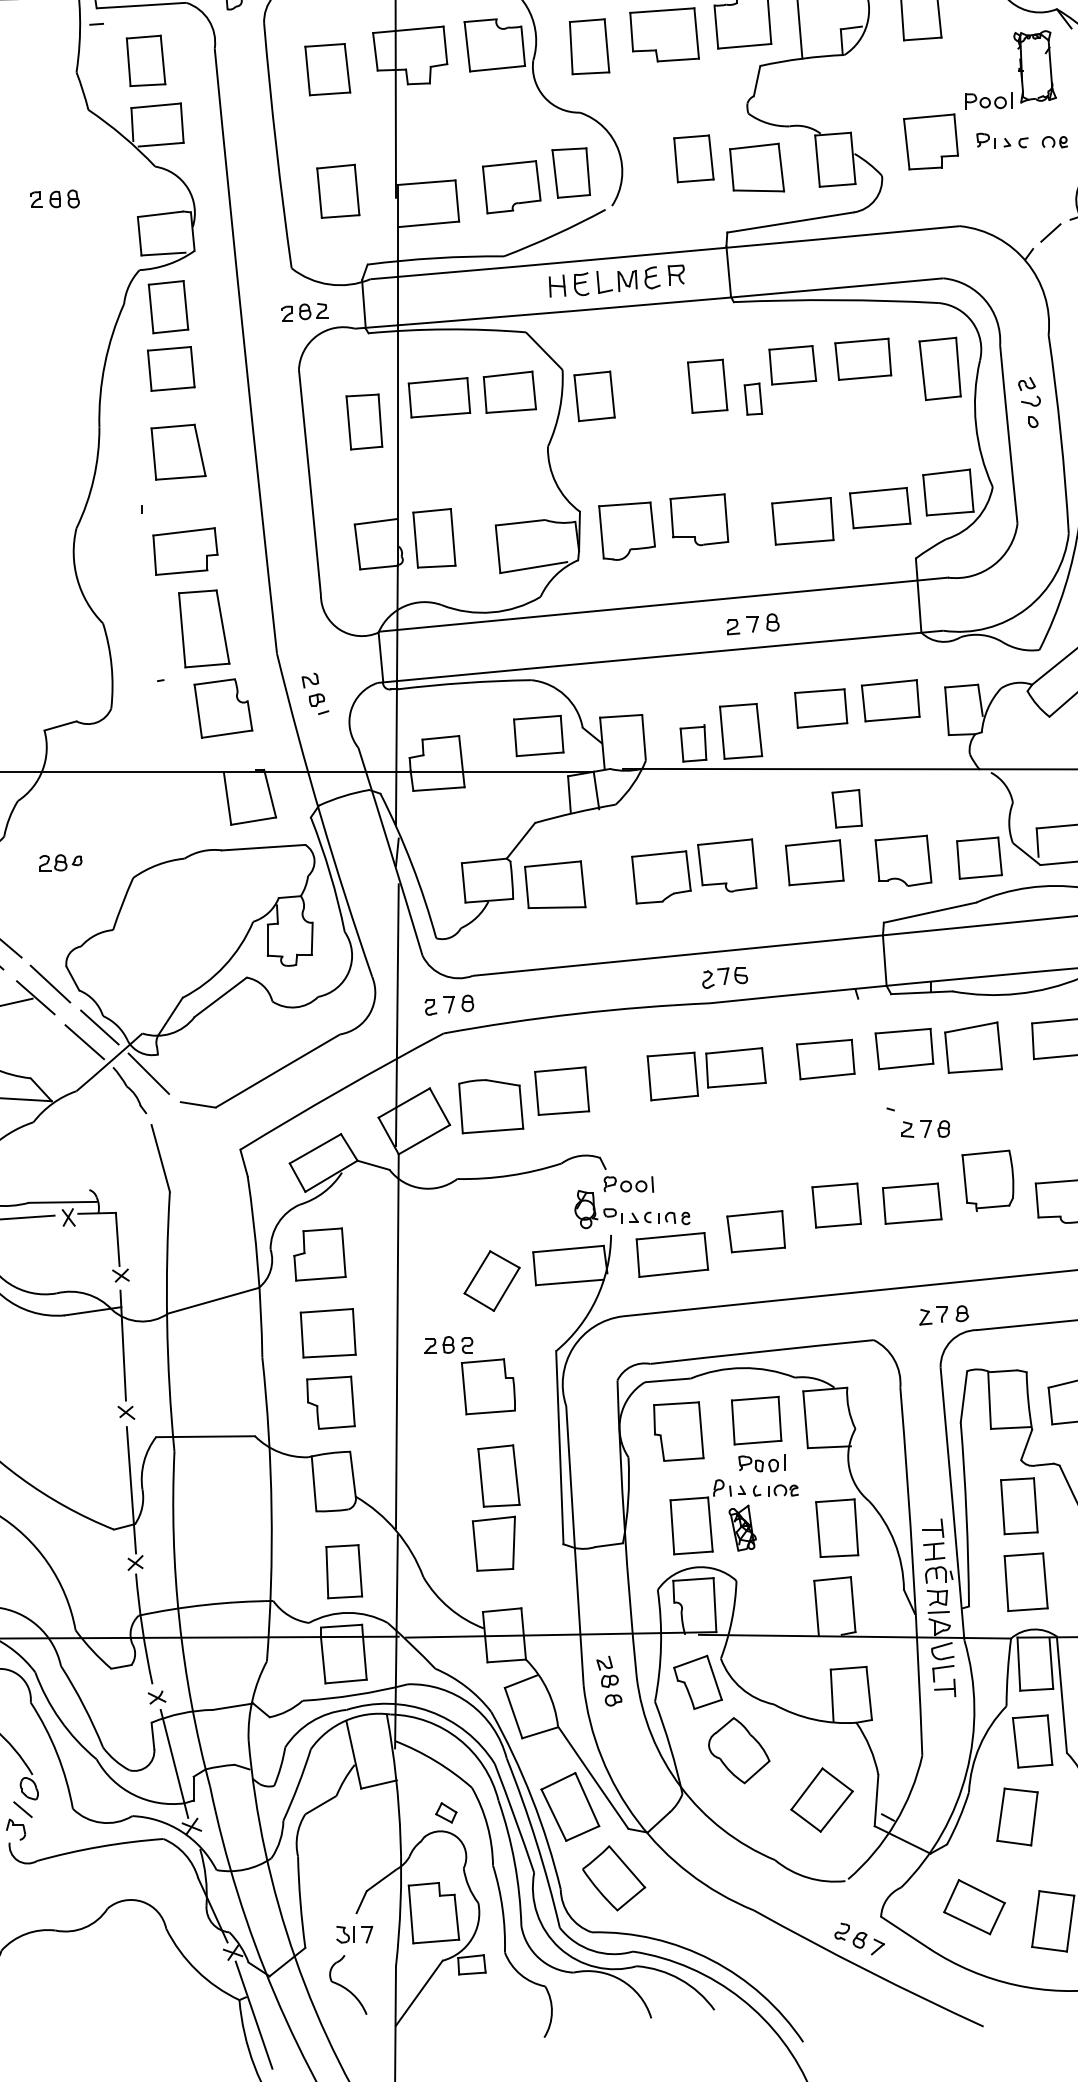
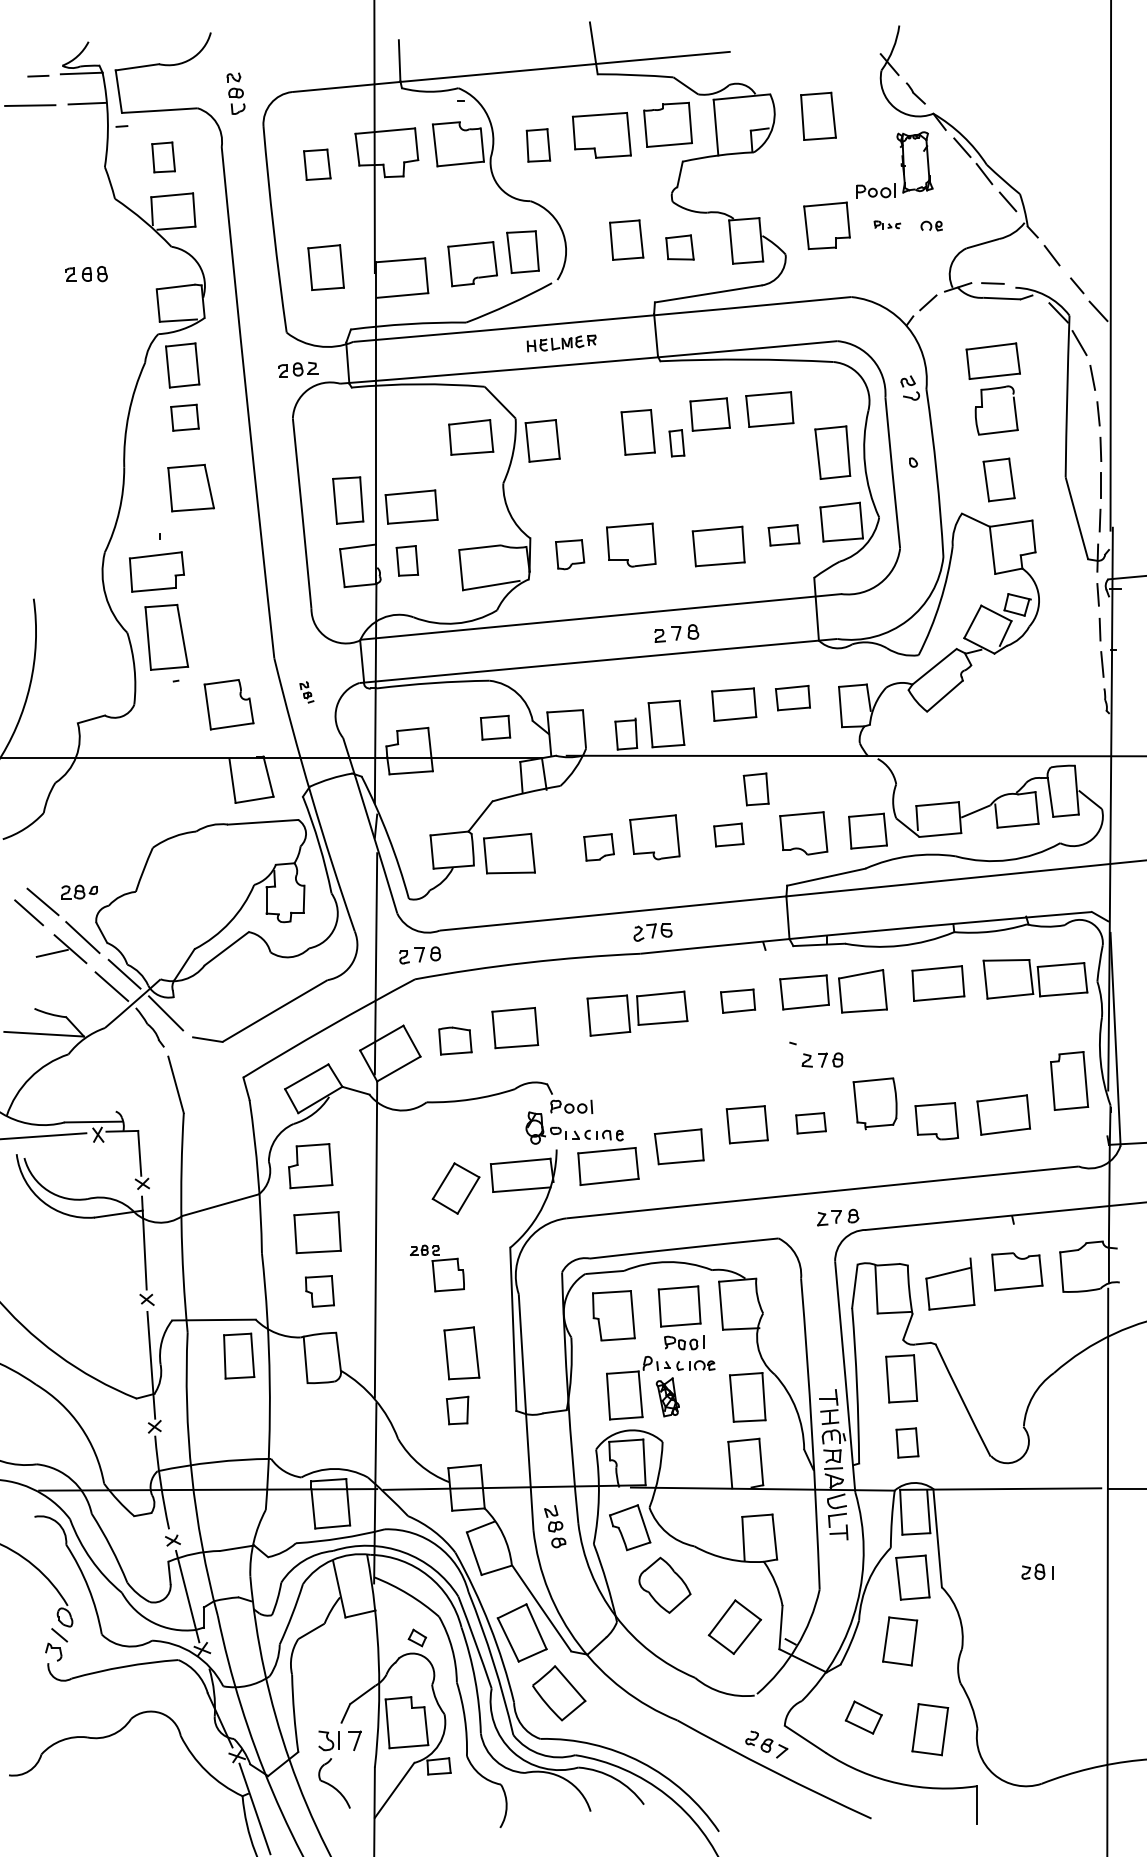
part: (589, 46) -> (538, 145), size x0.7
part: (145, 61) -> (163, 157), size x0.7
part: (328, 69) -> (317, 164), size x0.7
part: (1002, 140) -> (887, 224), size x0.6
part: (756, 167) -> (679, 247), size x0.6
part: (616, 281) -> (561, 343), size x0.6
part: (170, 368) -> (184, 417), size x0.7
part: (939, 368) -> (832, 452), moved
part: (1028, 391) -> (909, 387), moved
part: (439, 397) -> (411, 506), moved
part: (364, 421) -> (348, 500), moved
part: (879, 508) -> (783, 535), size x0.6
part: (626, 530) -> (569, 554), size x0.6
part: (434, 537) -> (407, 560), size x0.6
part: (184, 550) -> (156, 571), moved
part: (203, 627) -> (166, 636), moved
part: (315, 694) -> (306, 692), size x0.6
part: (890, 700) -> (792, 697), size x0.7
part: (538, 735) -> (495, 727), size x0.7
part: (60, 862) -> (79, 891), moved
part: (814, 862) -> (728, 834), size x0.6
part: (660, 877) -> (598, 847), size x0.6
part: (825, 1058) -> (737, 1000), size x0.7
part: (491, 1105) -> (455, 1040), size x0.6
part: (911, 1204) -> (810, 1123), size x0.6
part: (470, 1375) -> (437, 1268), size x0.7
part: (330, 1402) -> (319, 1291), size x0.7
part: (493, 1543) -> (457, 1410), size x0.6
part: (344, 1570) -> (239, 1355), moved
part: (1026, 1581) -> (907, 1442), size x0.6
part: (974, 1906) -> (863, 1717), size x0.7
part: (354, 1934) -> (339, 1740), size x1.4

